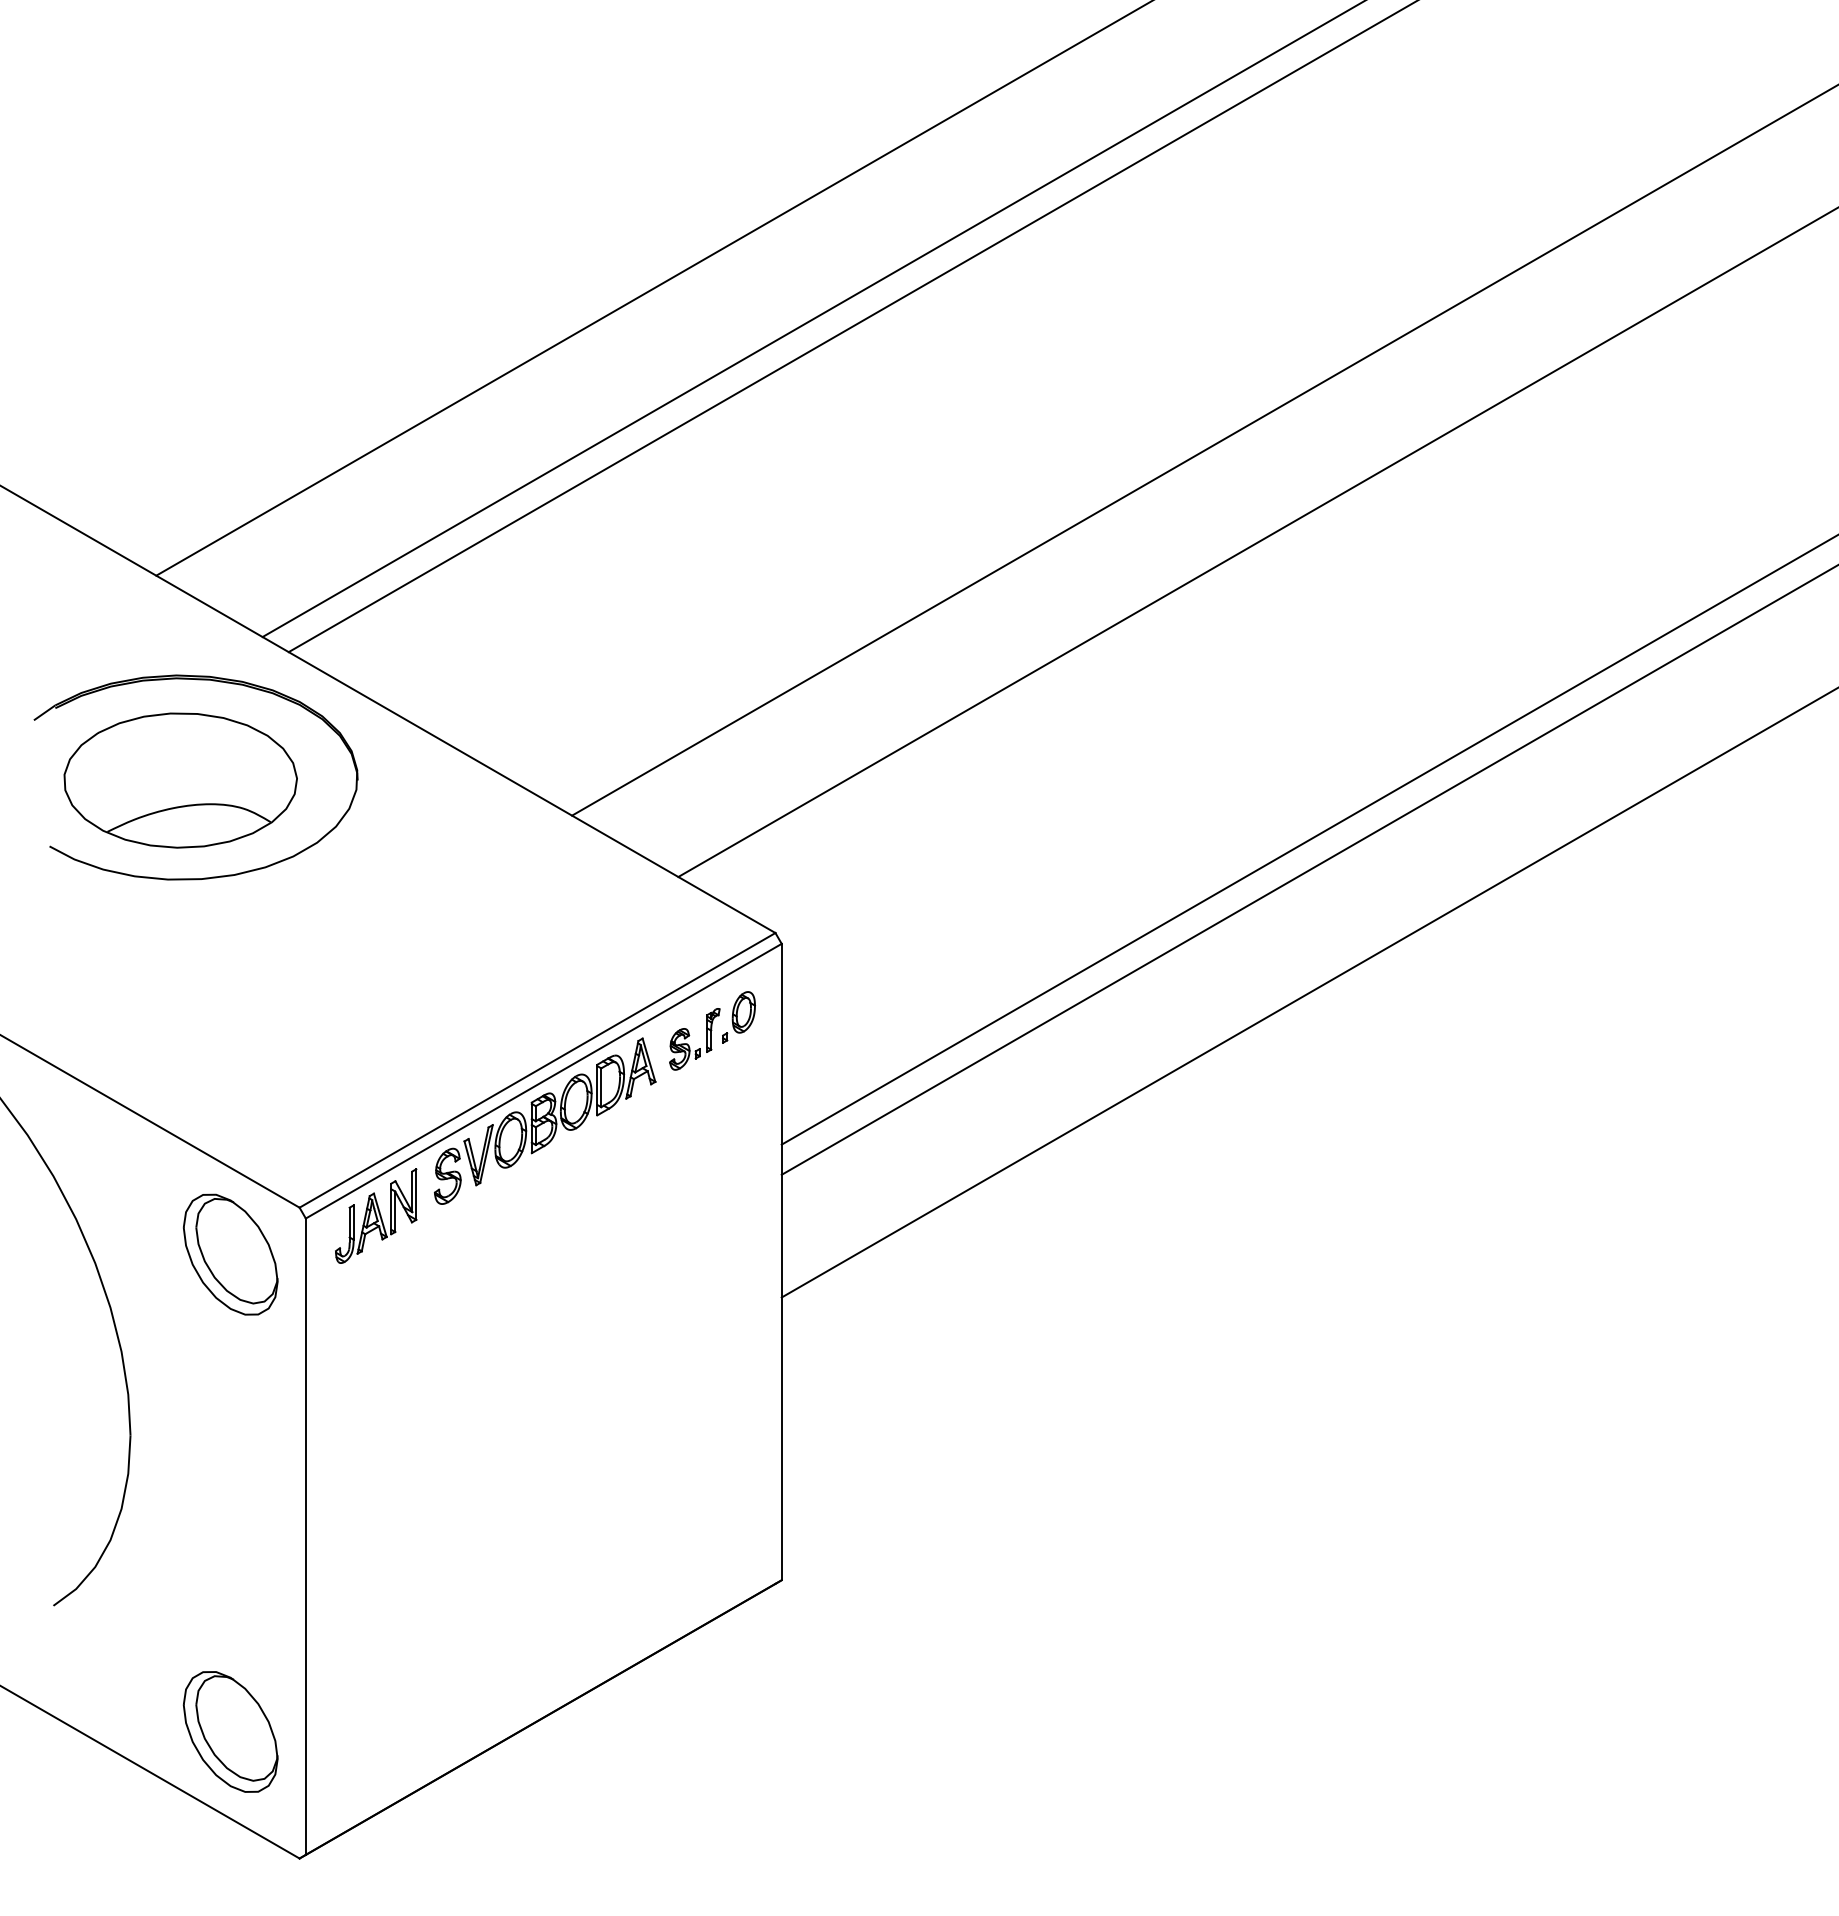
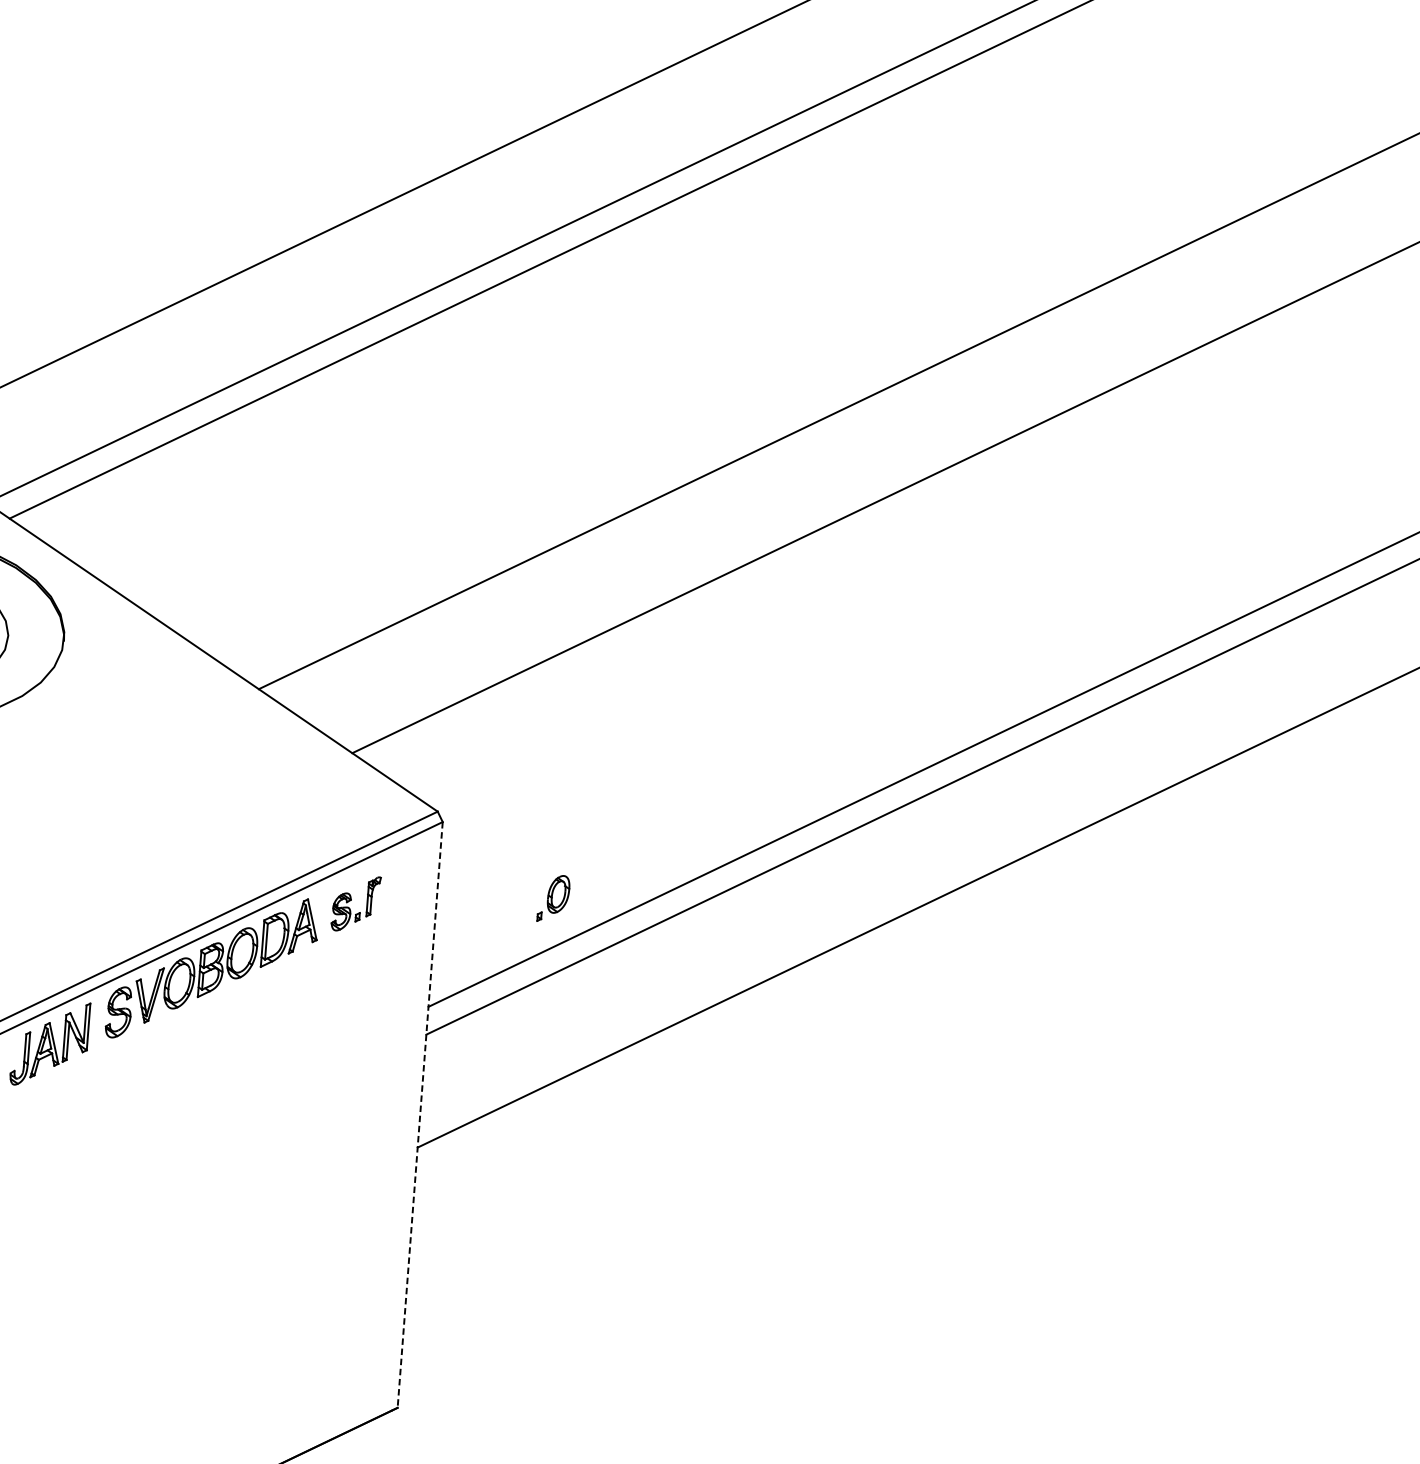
part: (738, 1017) -> (553, 898), moved
line: (781, 1262) -> (419, 1115), solid -> dashed

